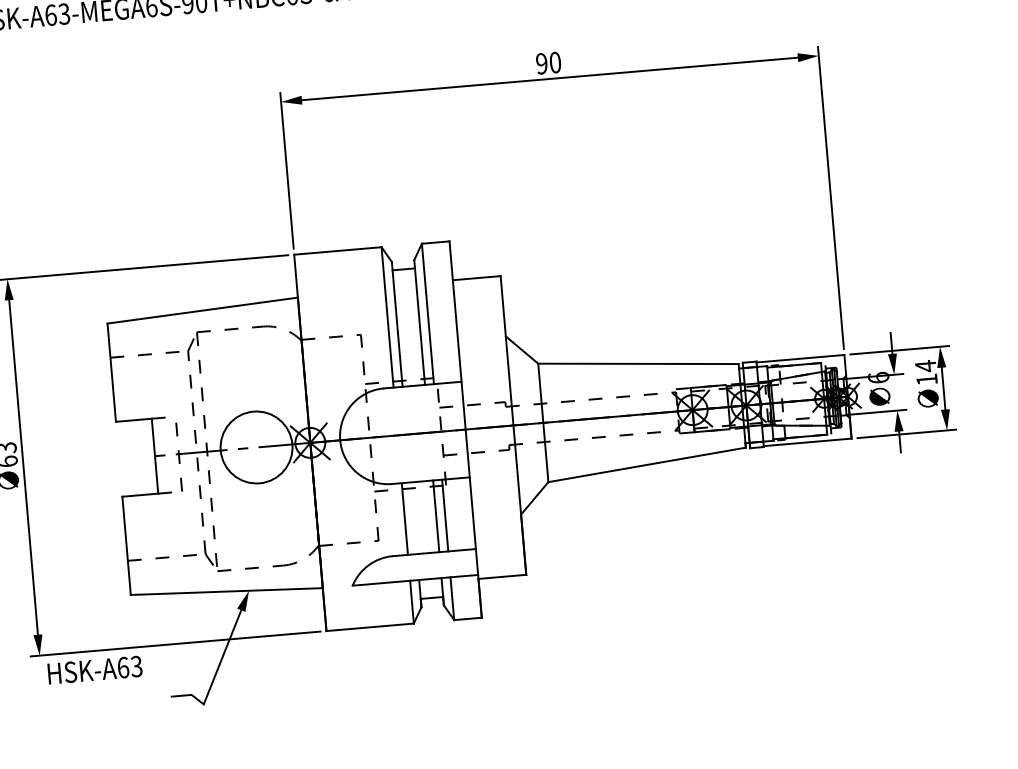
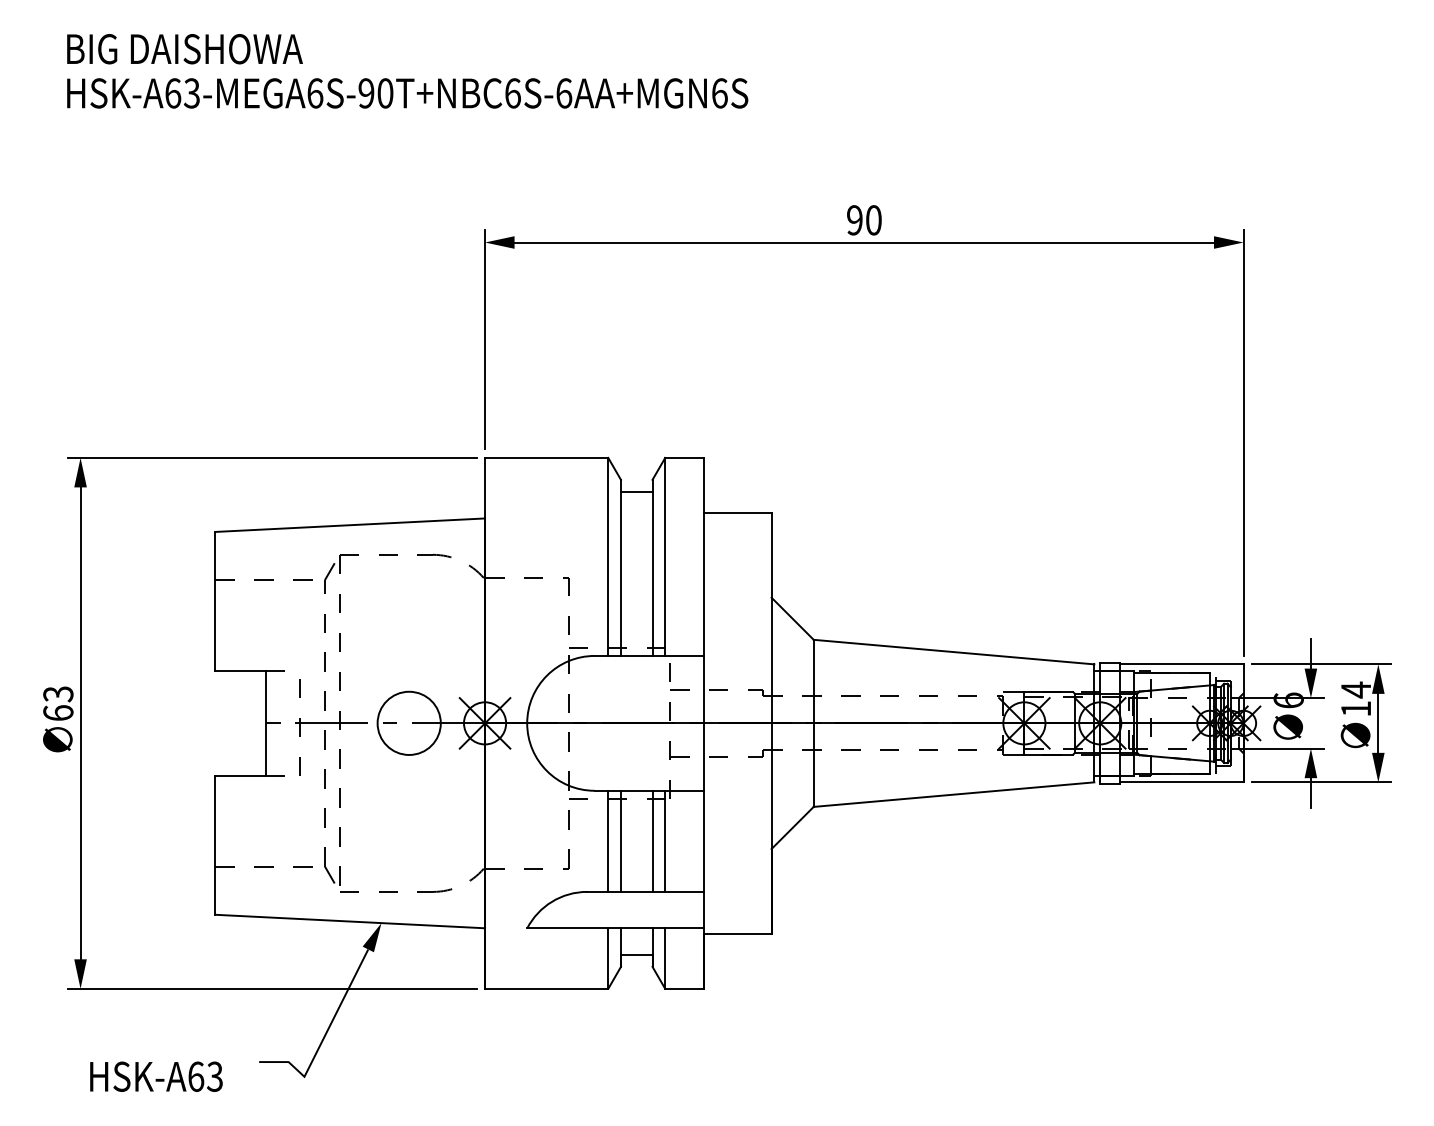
circle: (256, 446) -> (408, 722), size x0.62
line: (413, 517) -> (620, 840), added
text: (95, 669) -> (156, 1076), moved

